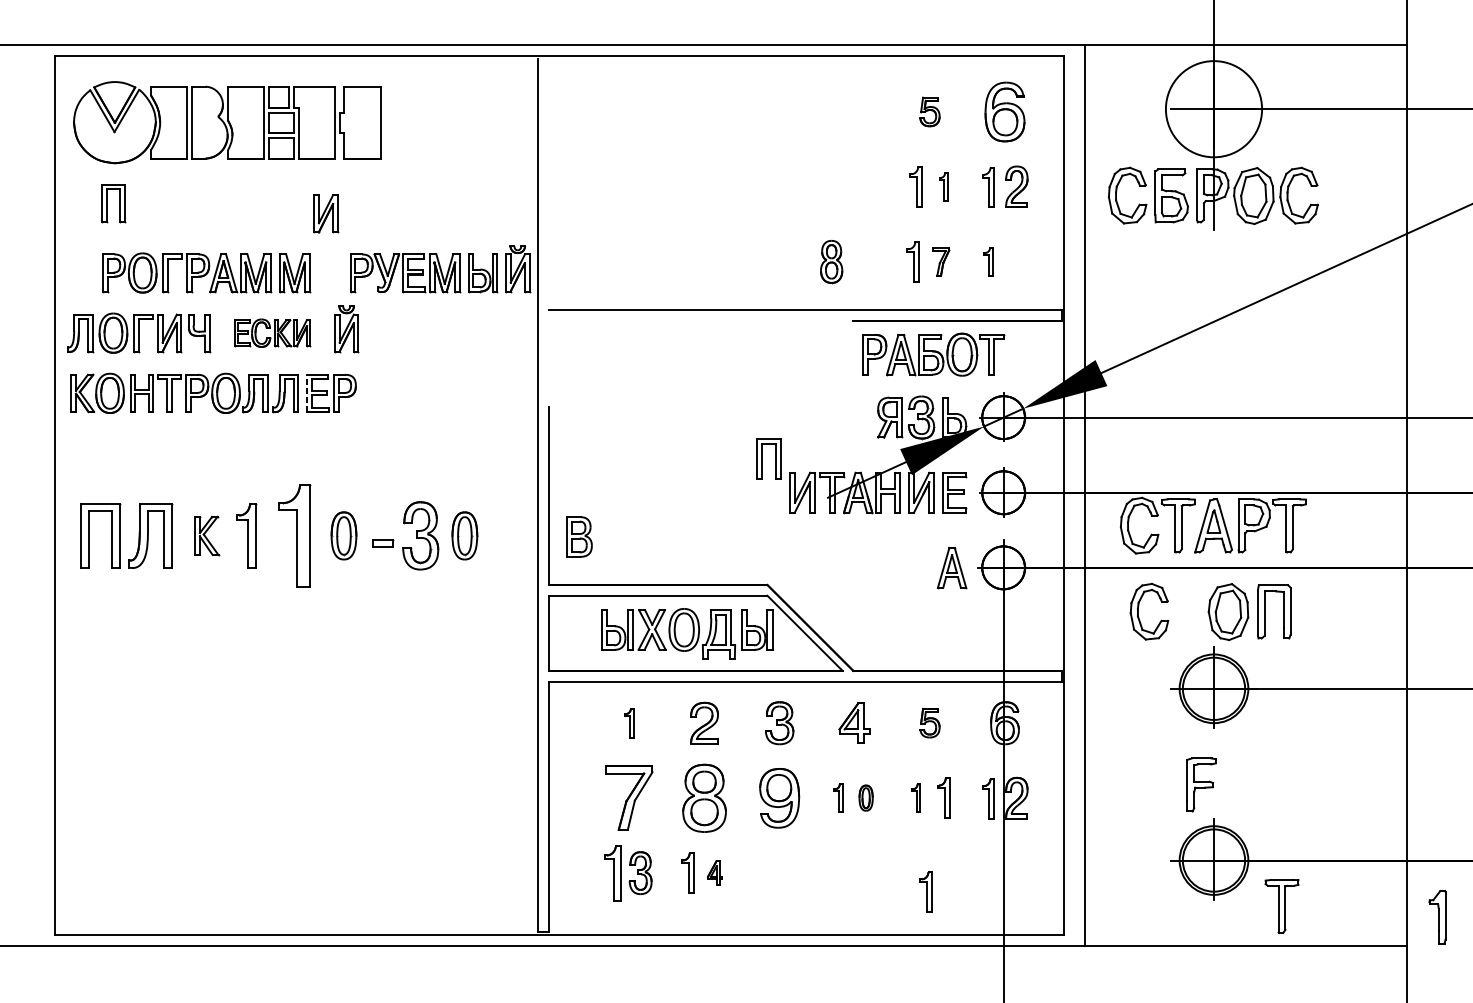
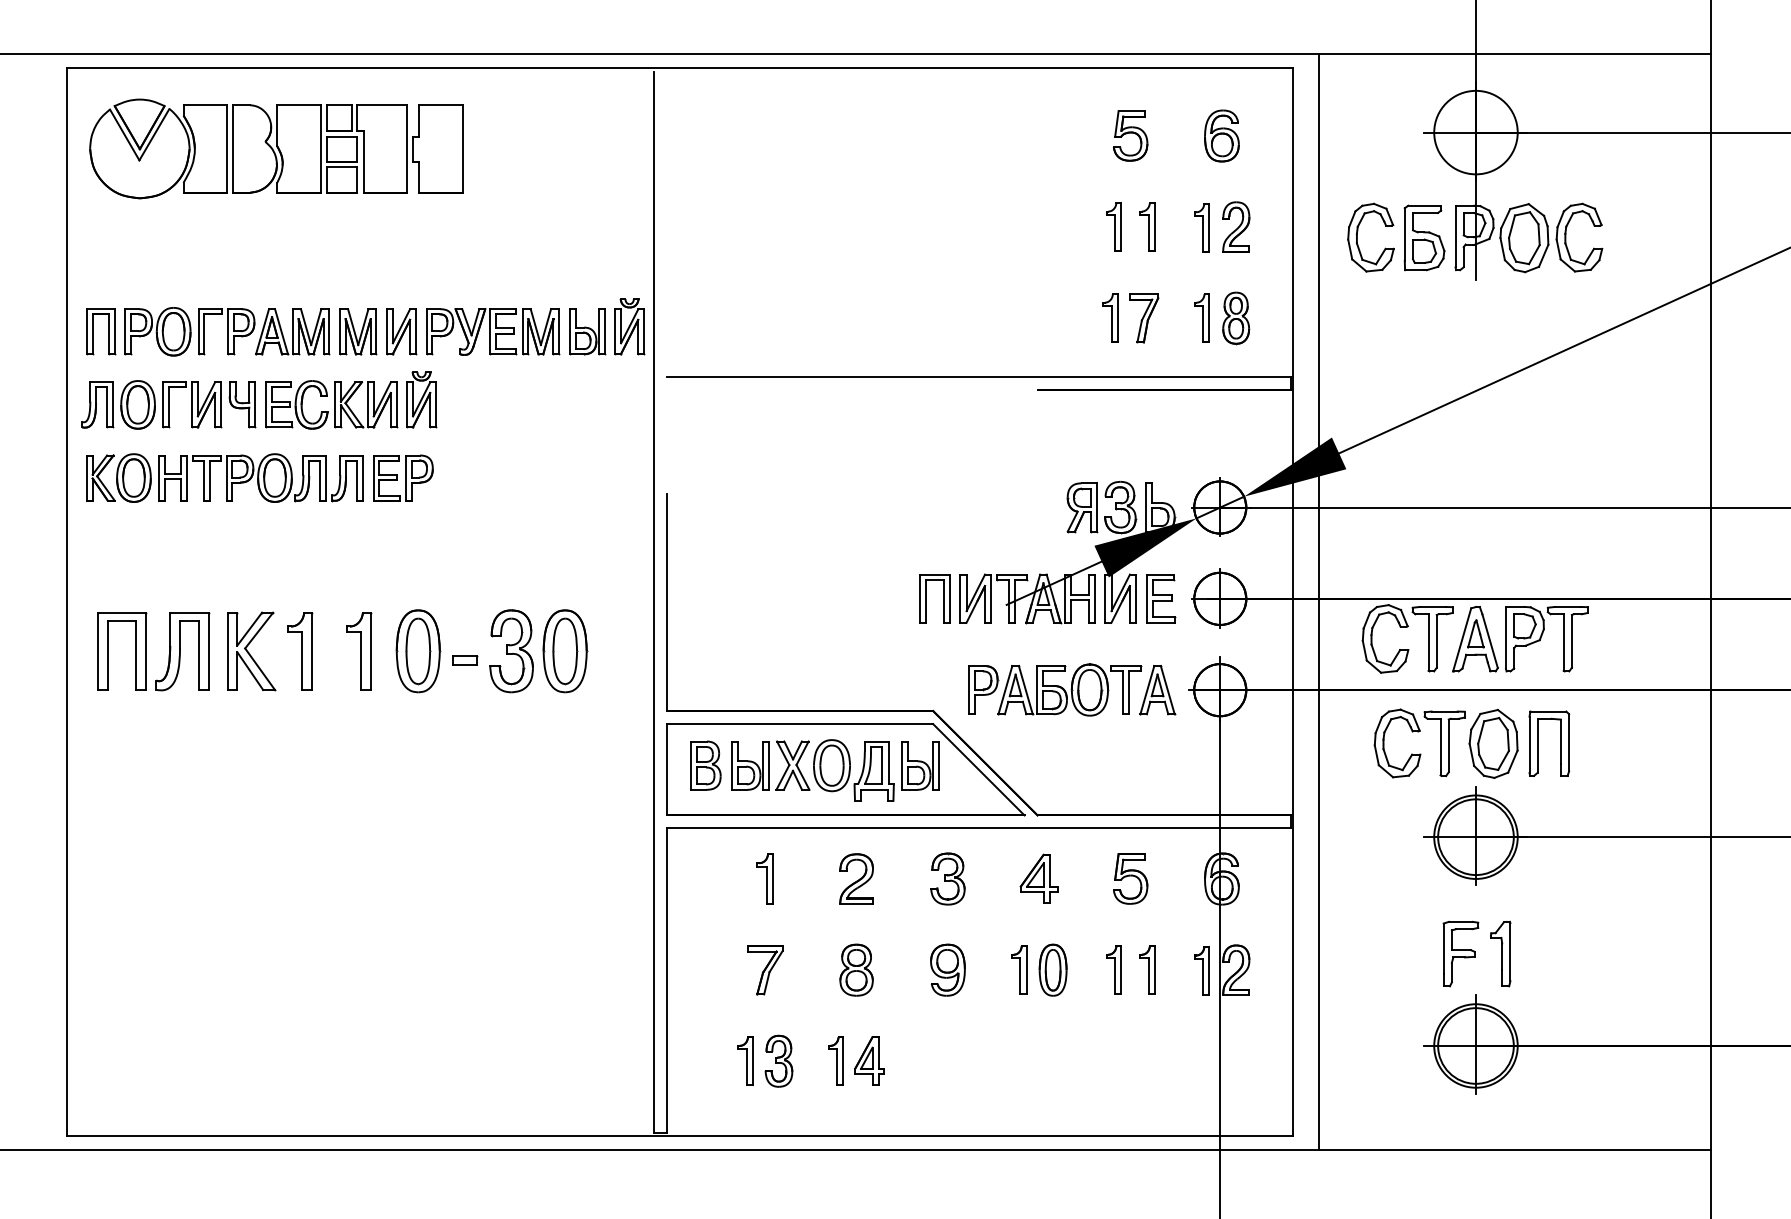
circle: (1213, 109) -> (1475, 132), size x0.71
part: (929, 111) -> (1130, 135), size x1.43
part: (1004, 111) -> (1221, 135), size x0.71
part: (943, 186) -> (1147, 226), size x1.43
part: (119, 202) -> (108, 331), moved
part: (326, 213) -> (401, 331), moved
part: (988, 261) -> (1201, 317), size x1.43
part: (831, 262) -> (1236, 318), moved
part: (941, 262) -> (1144, 318), size x1.43
part: (272, 332) -> (331, 404), size x1.43
part: (933, 354) -> (1055, 689), moved
line: (307, 393) -> (373, 478), dashed -> solid
part: (762, 458) -> (926, 598), moved
part: (206, 536) -> (251, 651), size x1.67
part: (295, 536) -> (359, 651), size x0.62
part: (344, 536) -> (418, 651), size x1.43
part: (465, 536) -> (565, 651), size x1.43
part: (579, 536) -> (705, 765), moved
part: (628, 722) -> (764, 878), size x1.43
part: (929, 722) -> (1130, 878), size x1.43
part: (704, 797) -> (856, 969), size x0.62
part: (779, 797) -> (947, 969), size x0.71
part: (838, 797) -> (1019, 969), size x1.43
part: (865, 797) -> (1052, 969), size x1.67
part: (915, 797) -> (1113, 969), size x1.43
part: (629, 798) -> (765, 970), size x0.62
part: (613, 872) -> (745, 1060), size x0.71
part: (715, 872) -> (869, 1060), size x1.67
part: (926, 891) -> (1126, 1083), removed
part: (1281, 906) -> (1444, 743), moved
part: (1437, 916) -> (1500, 953), moved

